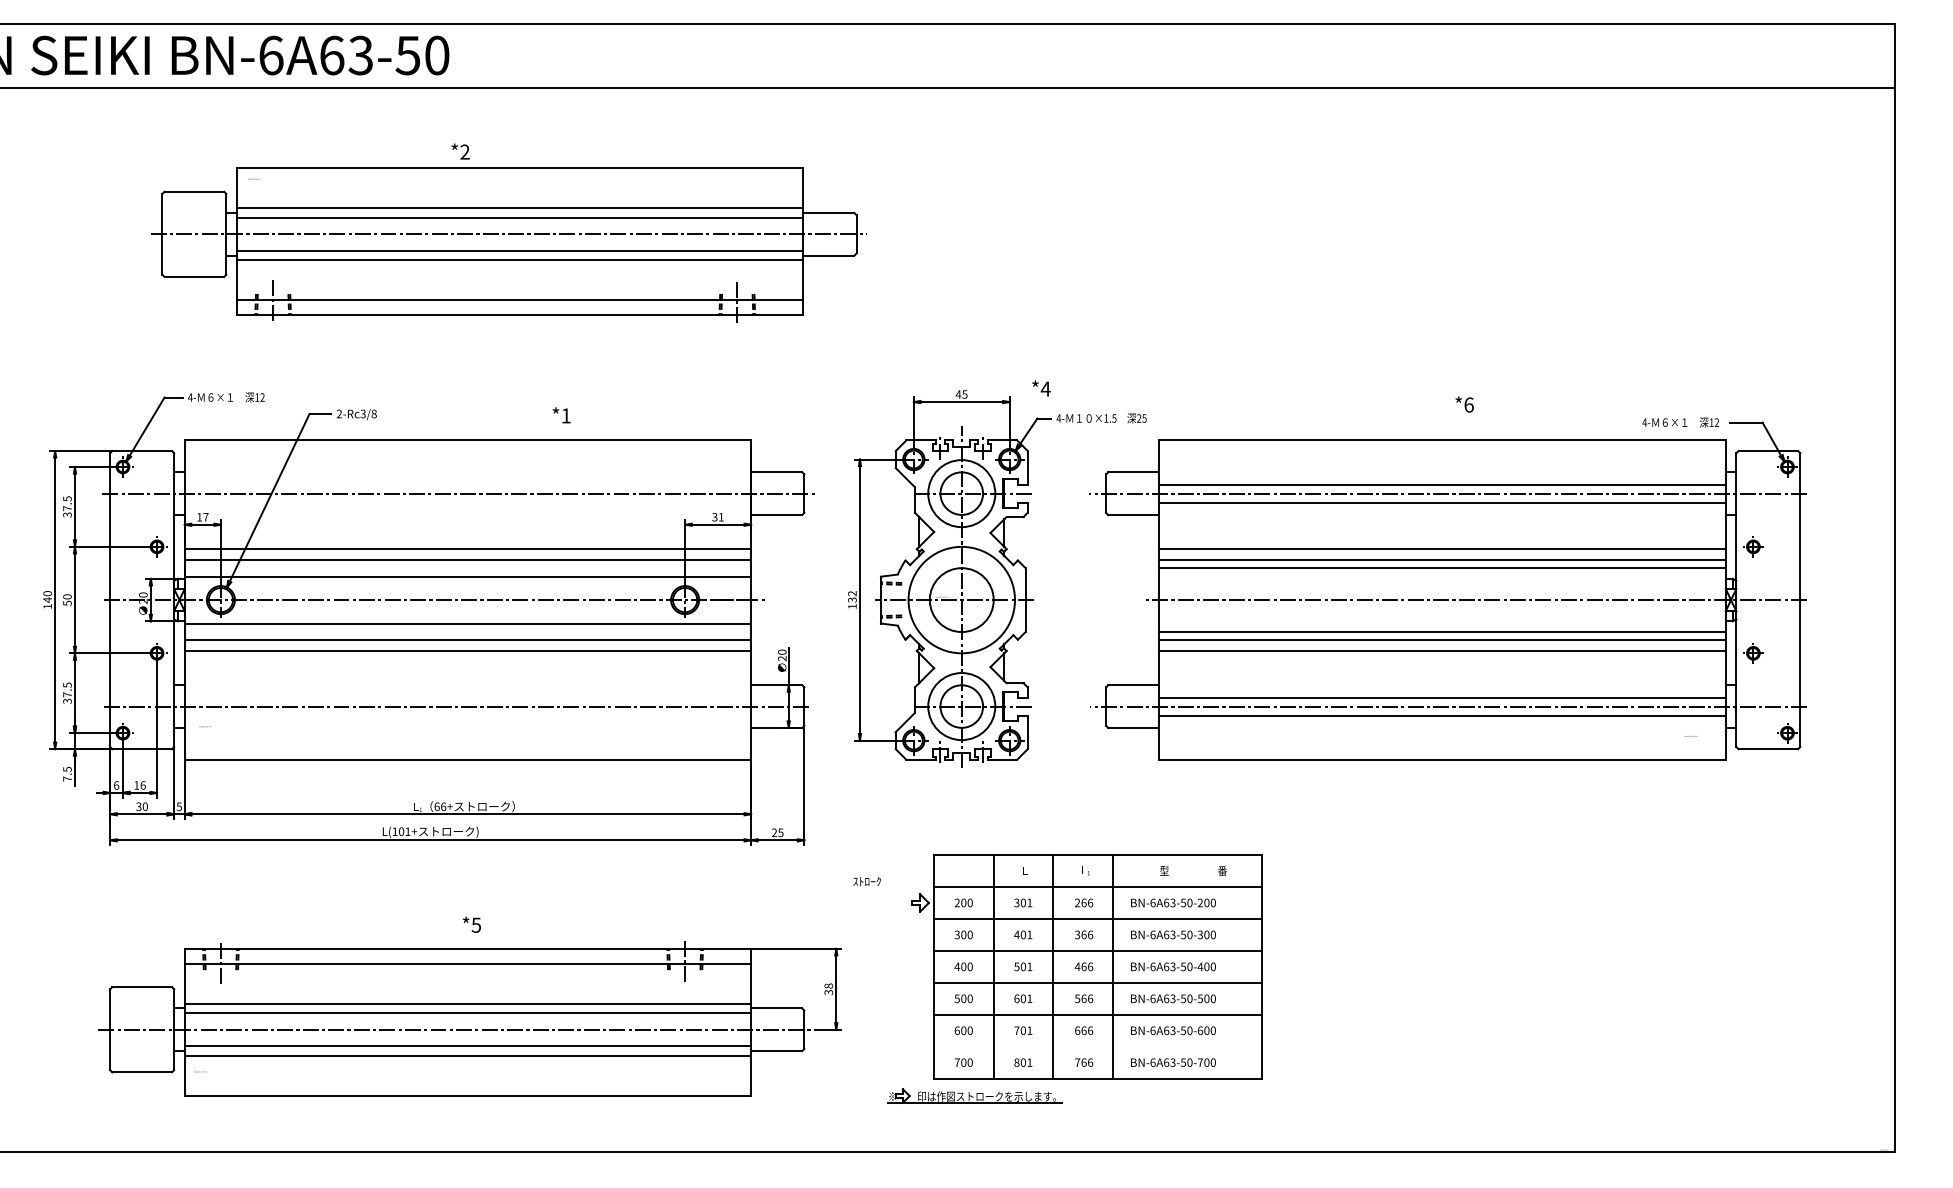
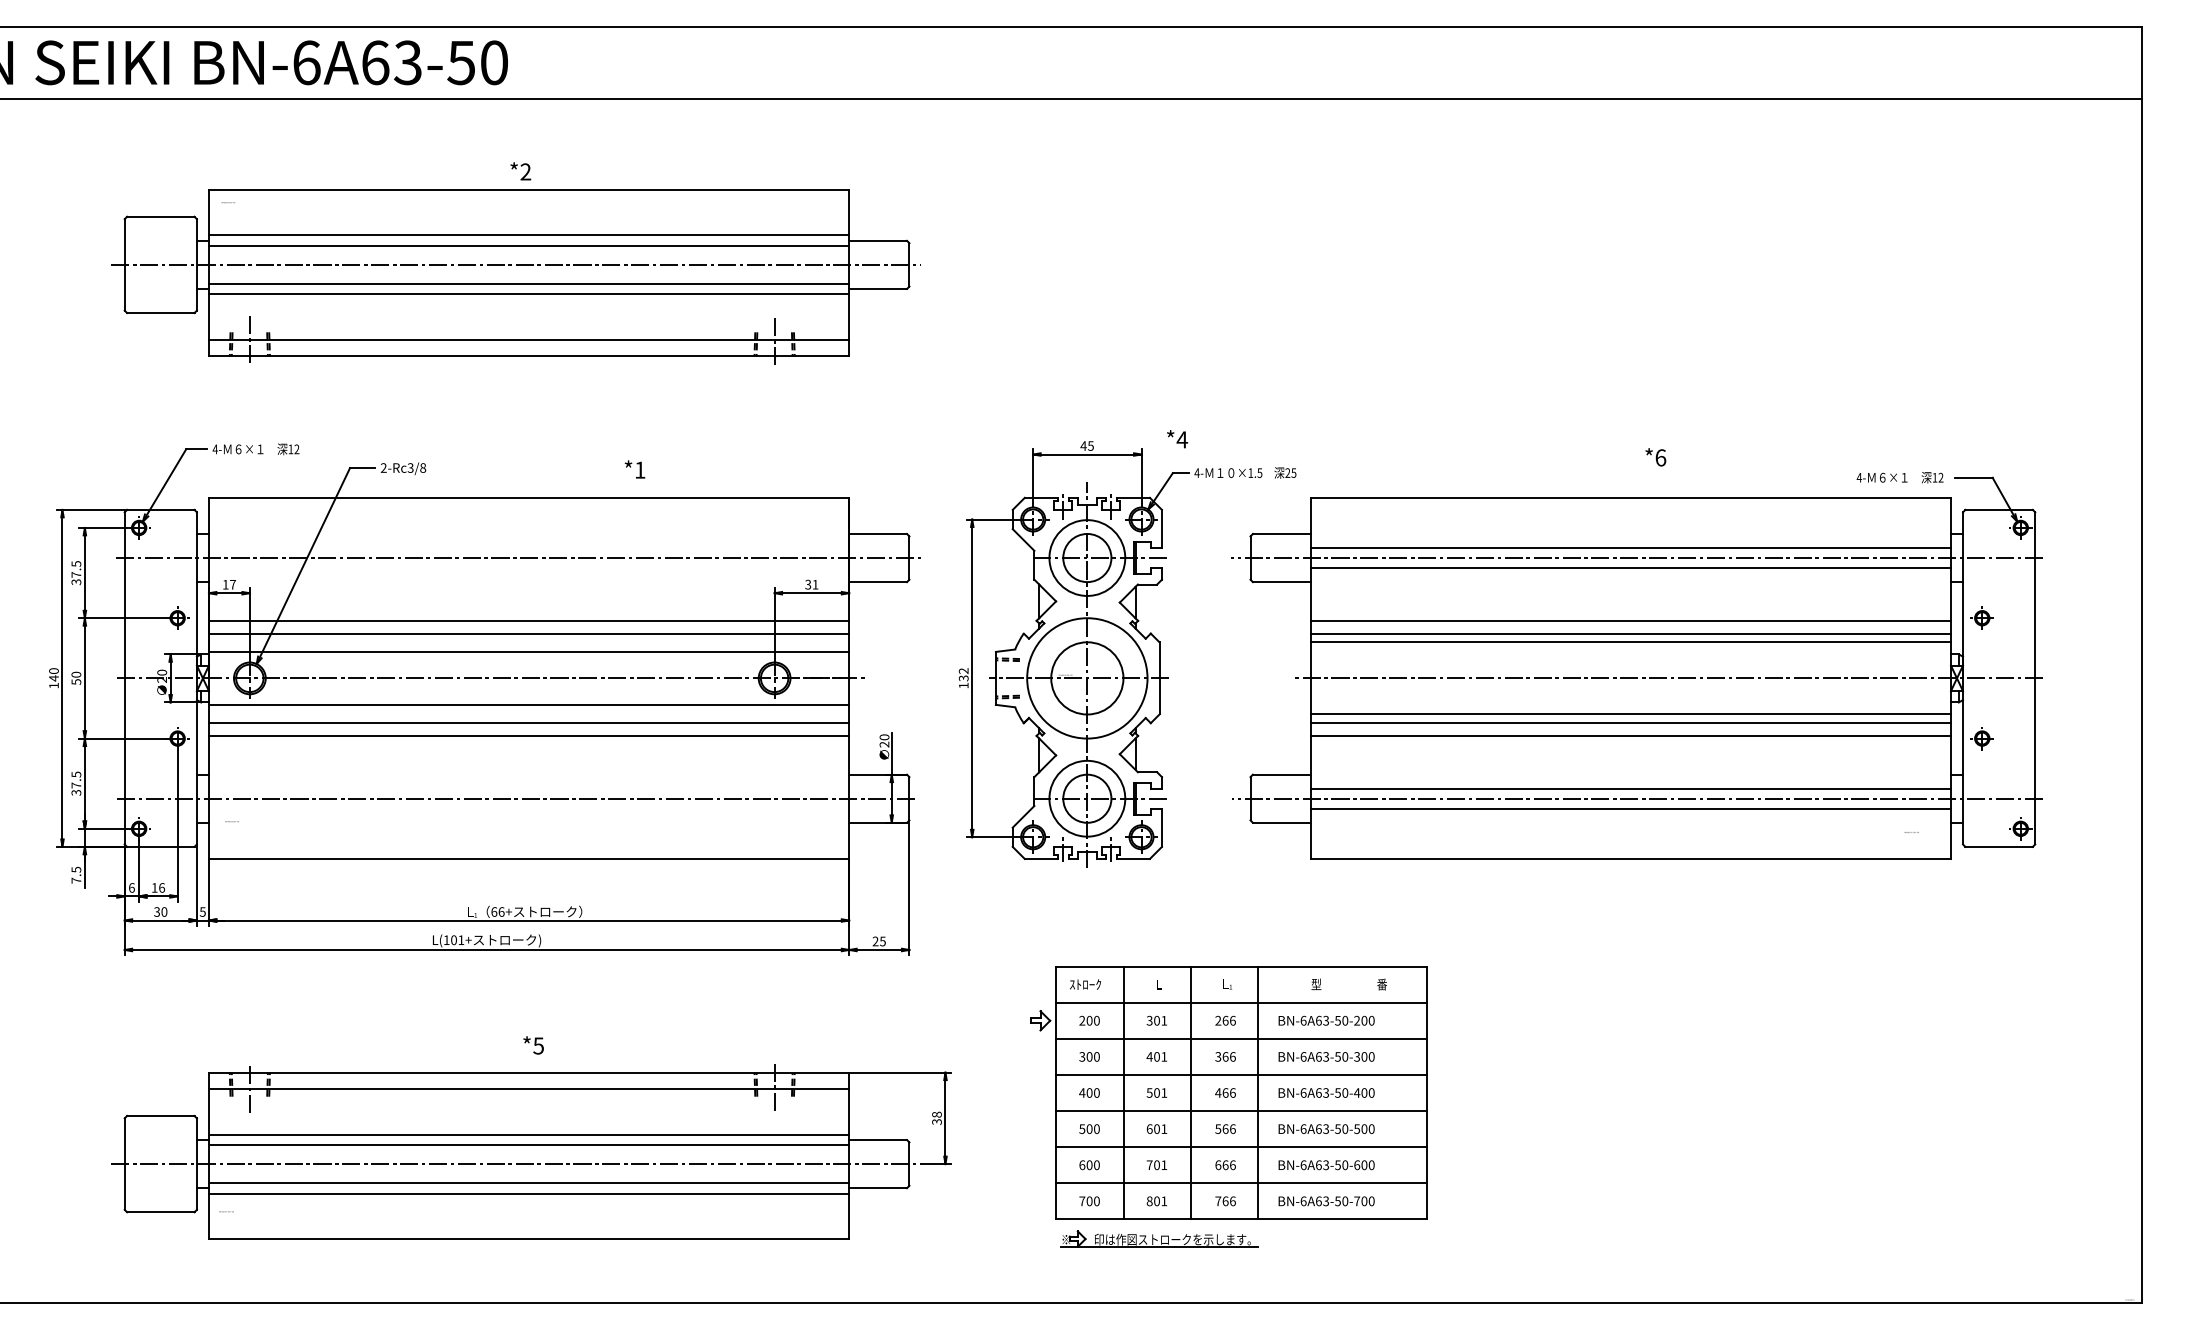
part: (508, 244) -> (515, 276), moved
text: (867, 881) -> (1085, 984), moved
line: (1098, 1046) -> (1241, 1183), added
part: (975, 1095) -> (1159, 1238), moved

